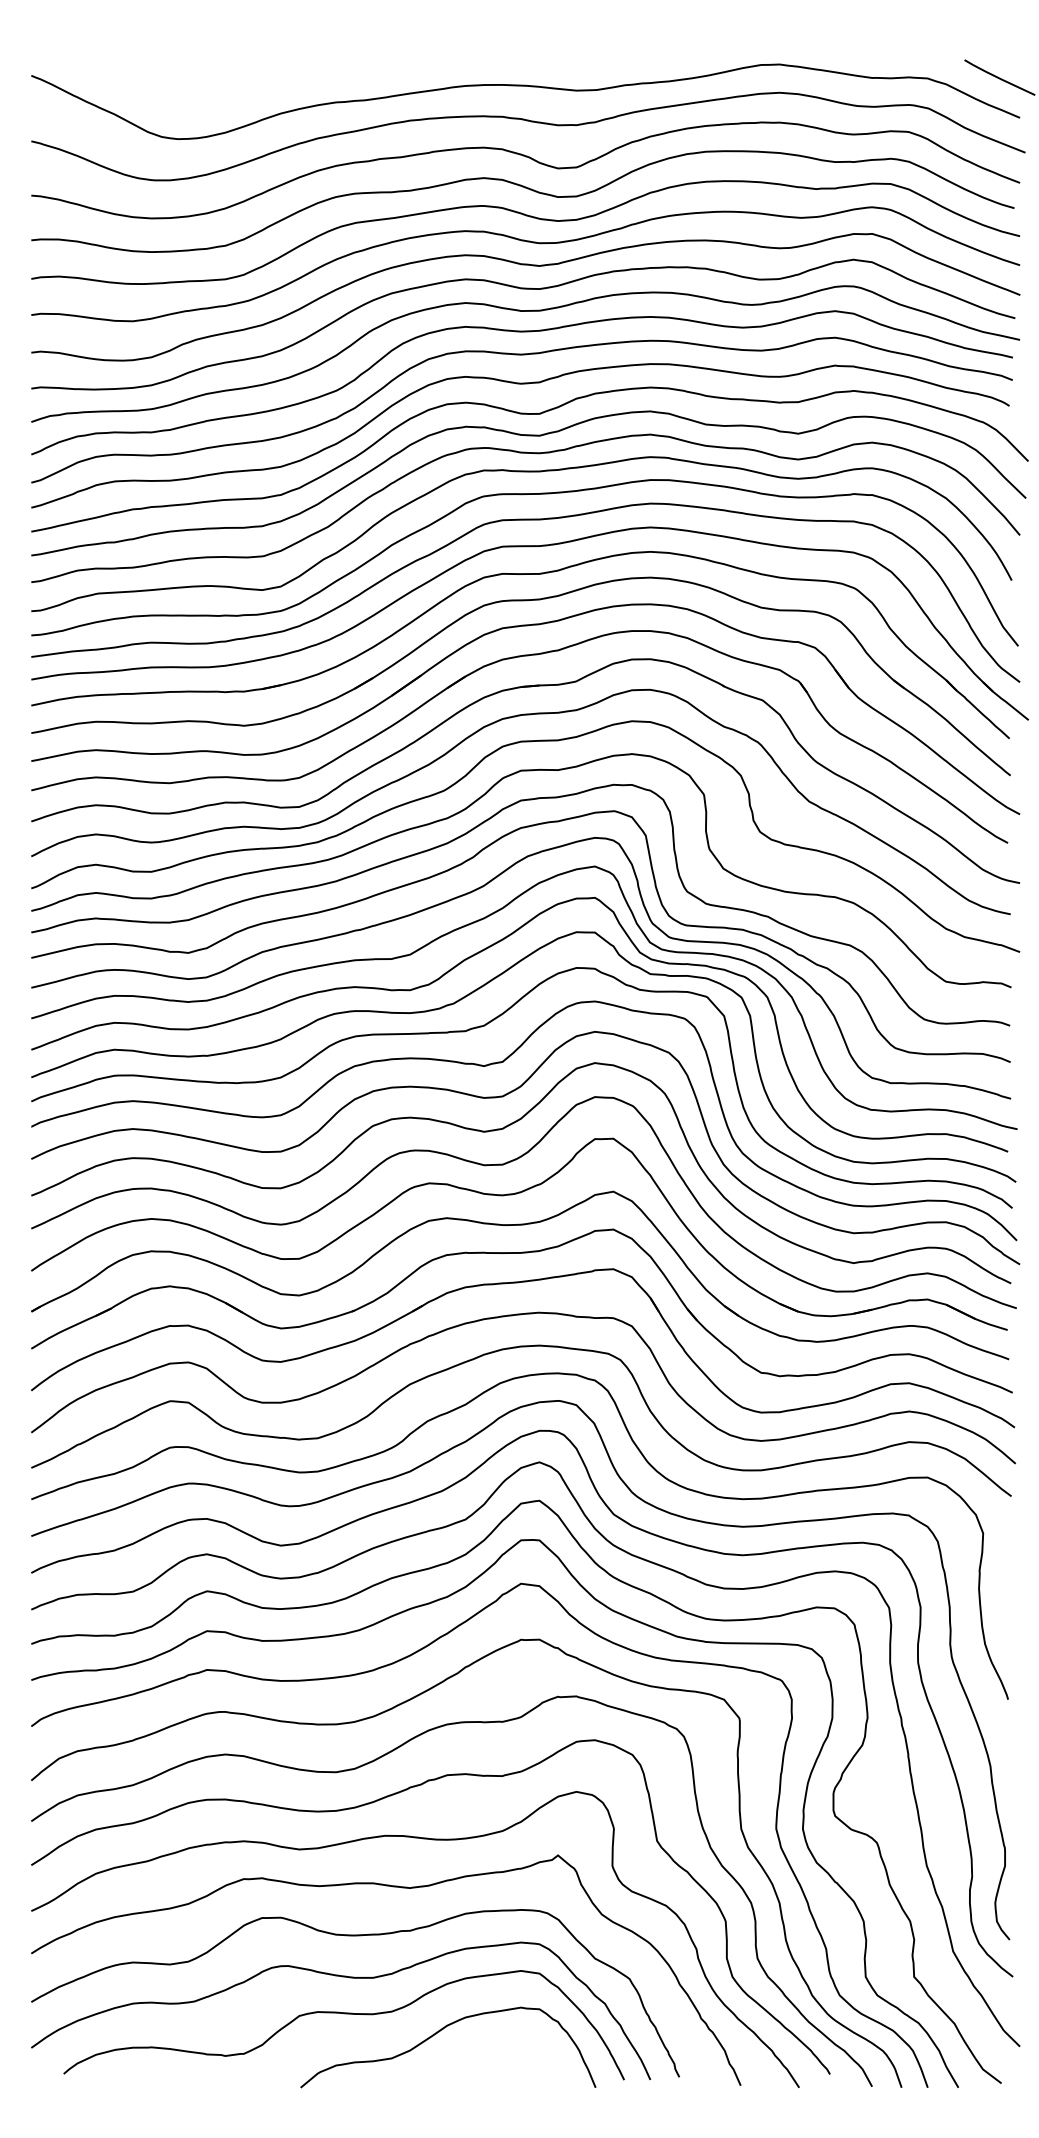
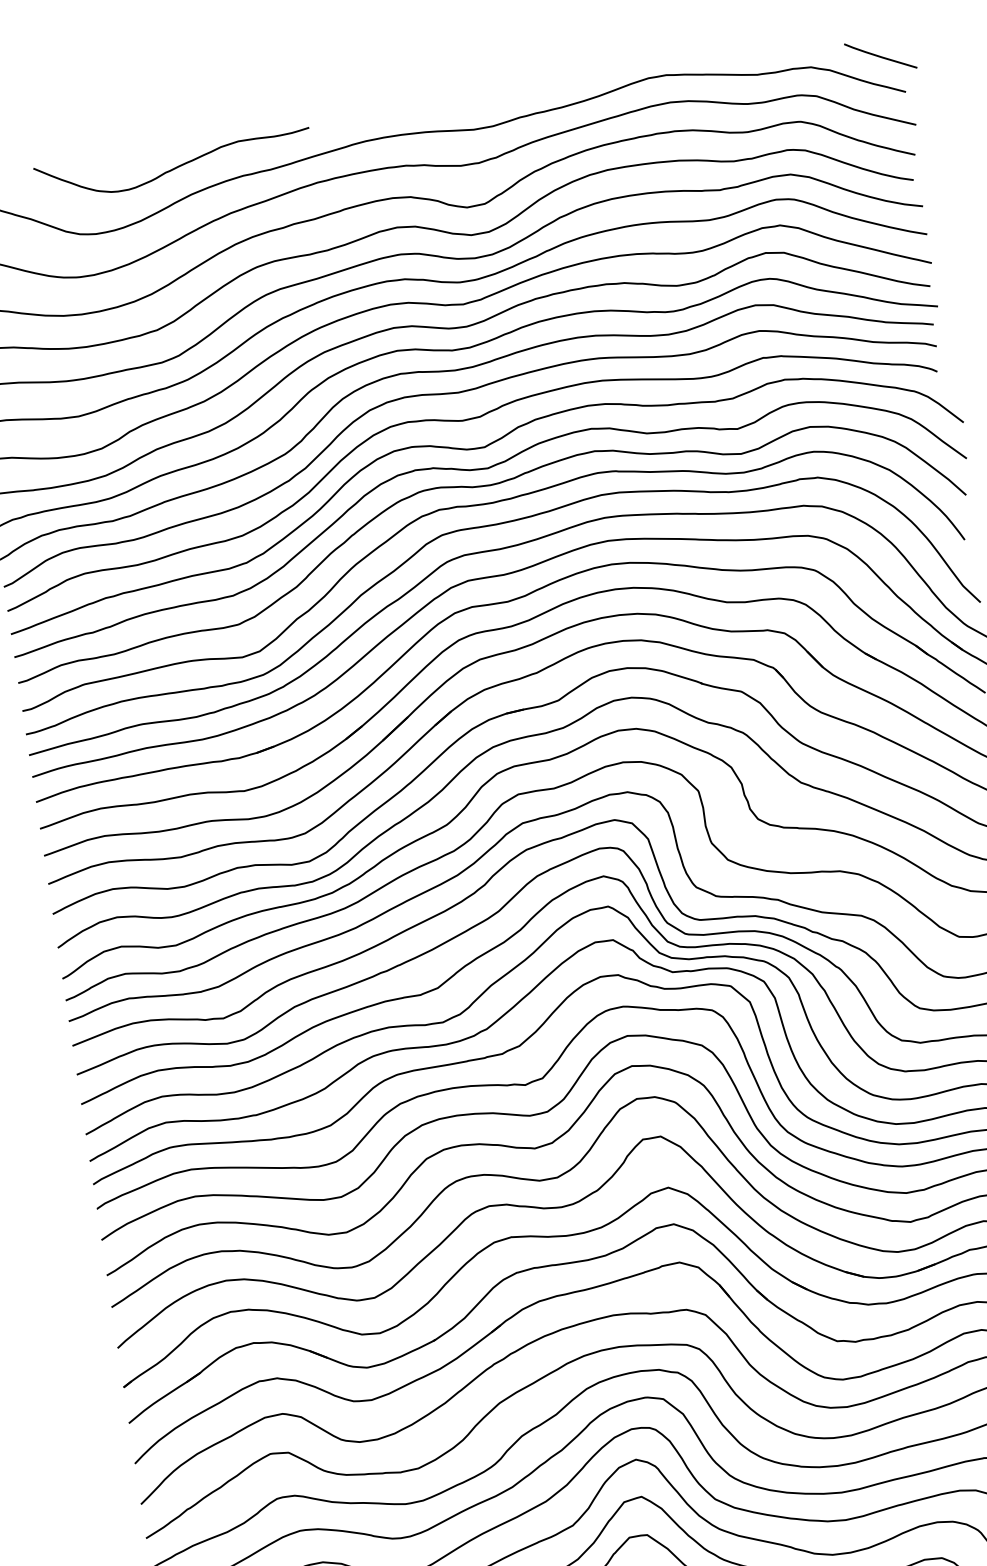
curve: (267, 83) -> (174, 167), added

